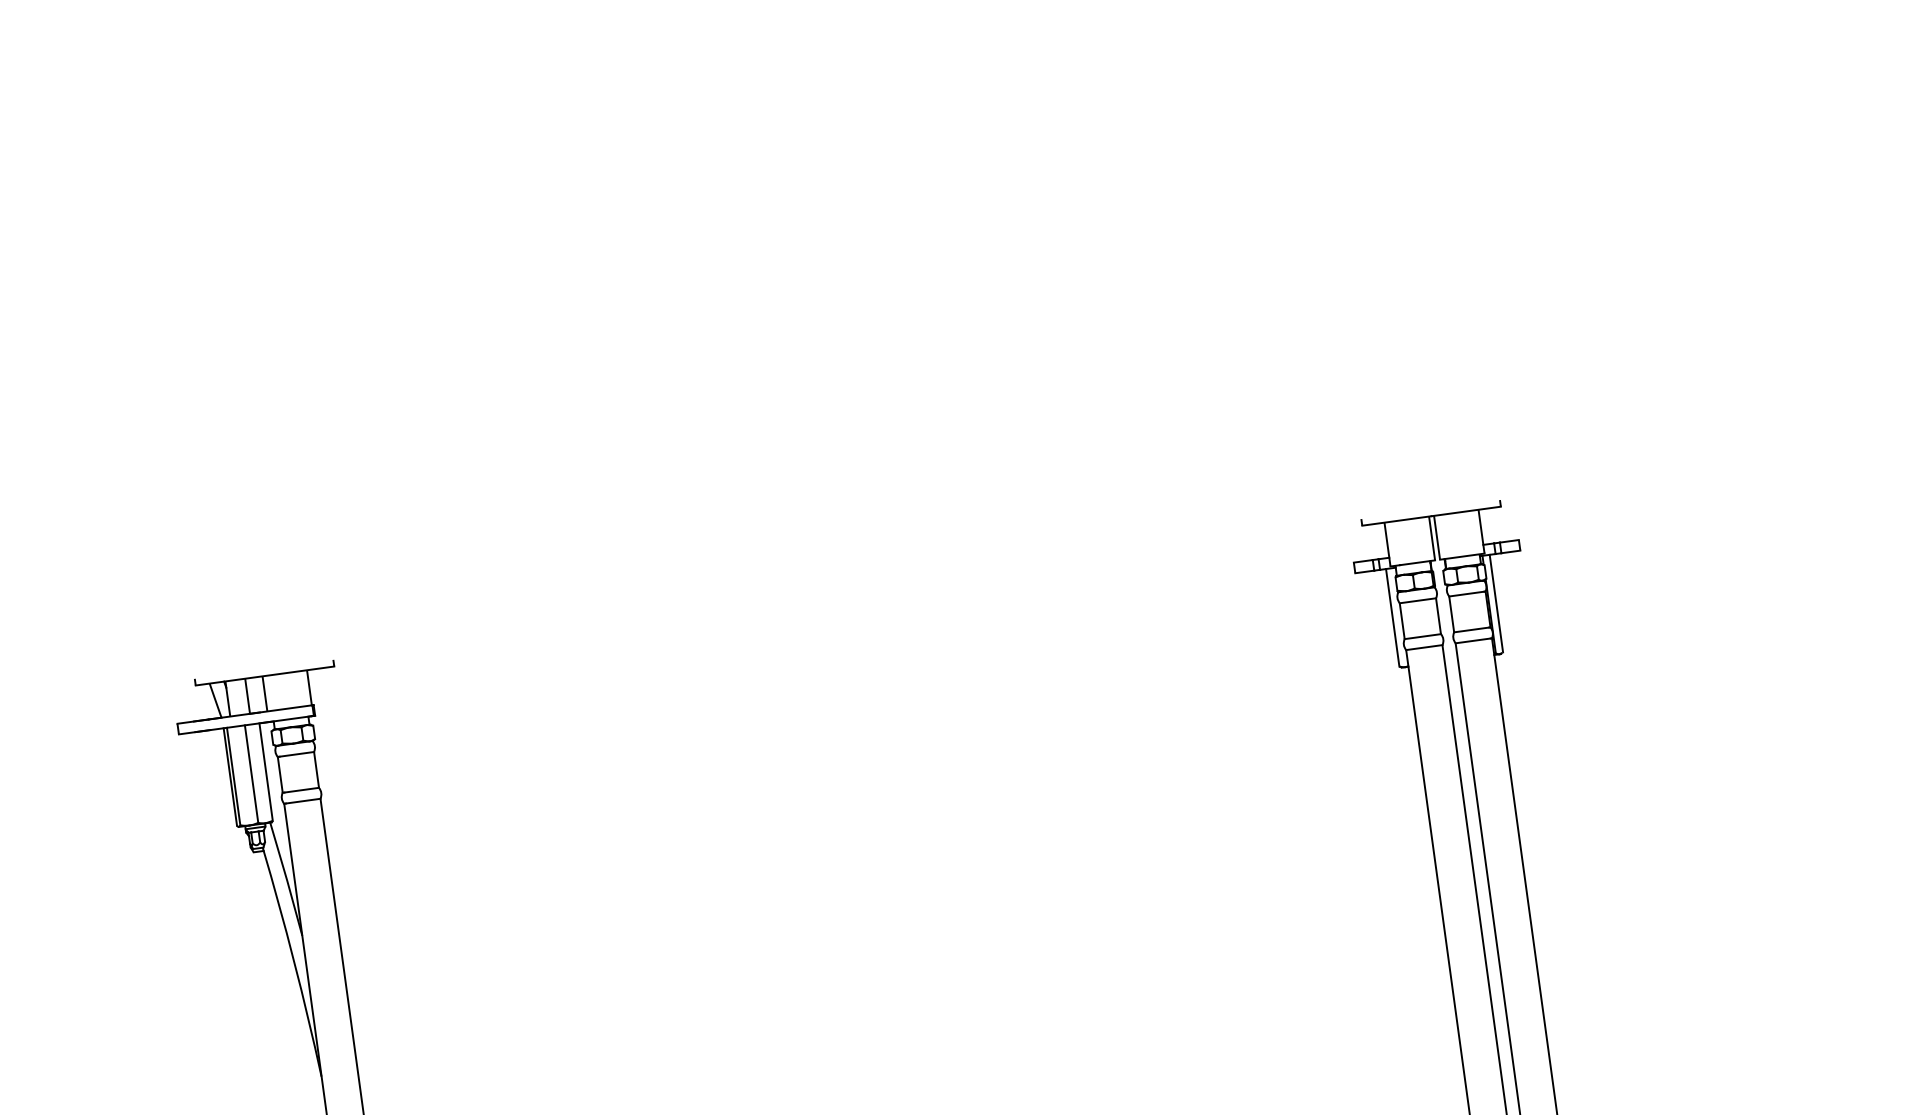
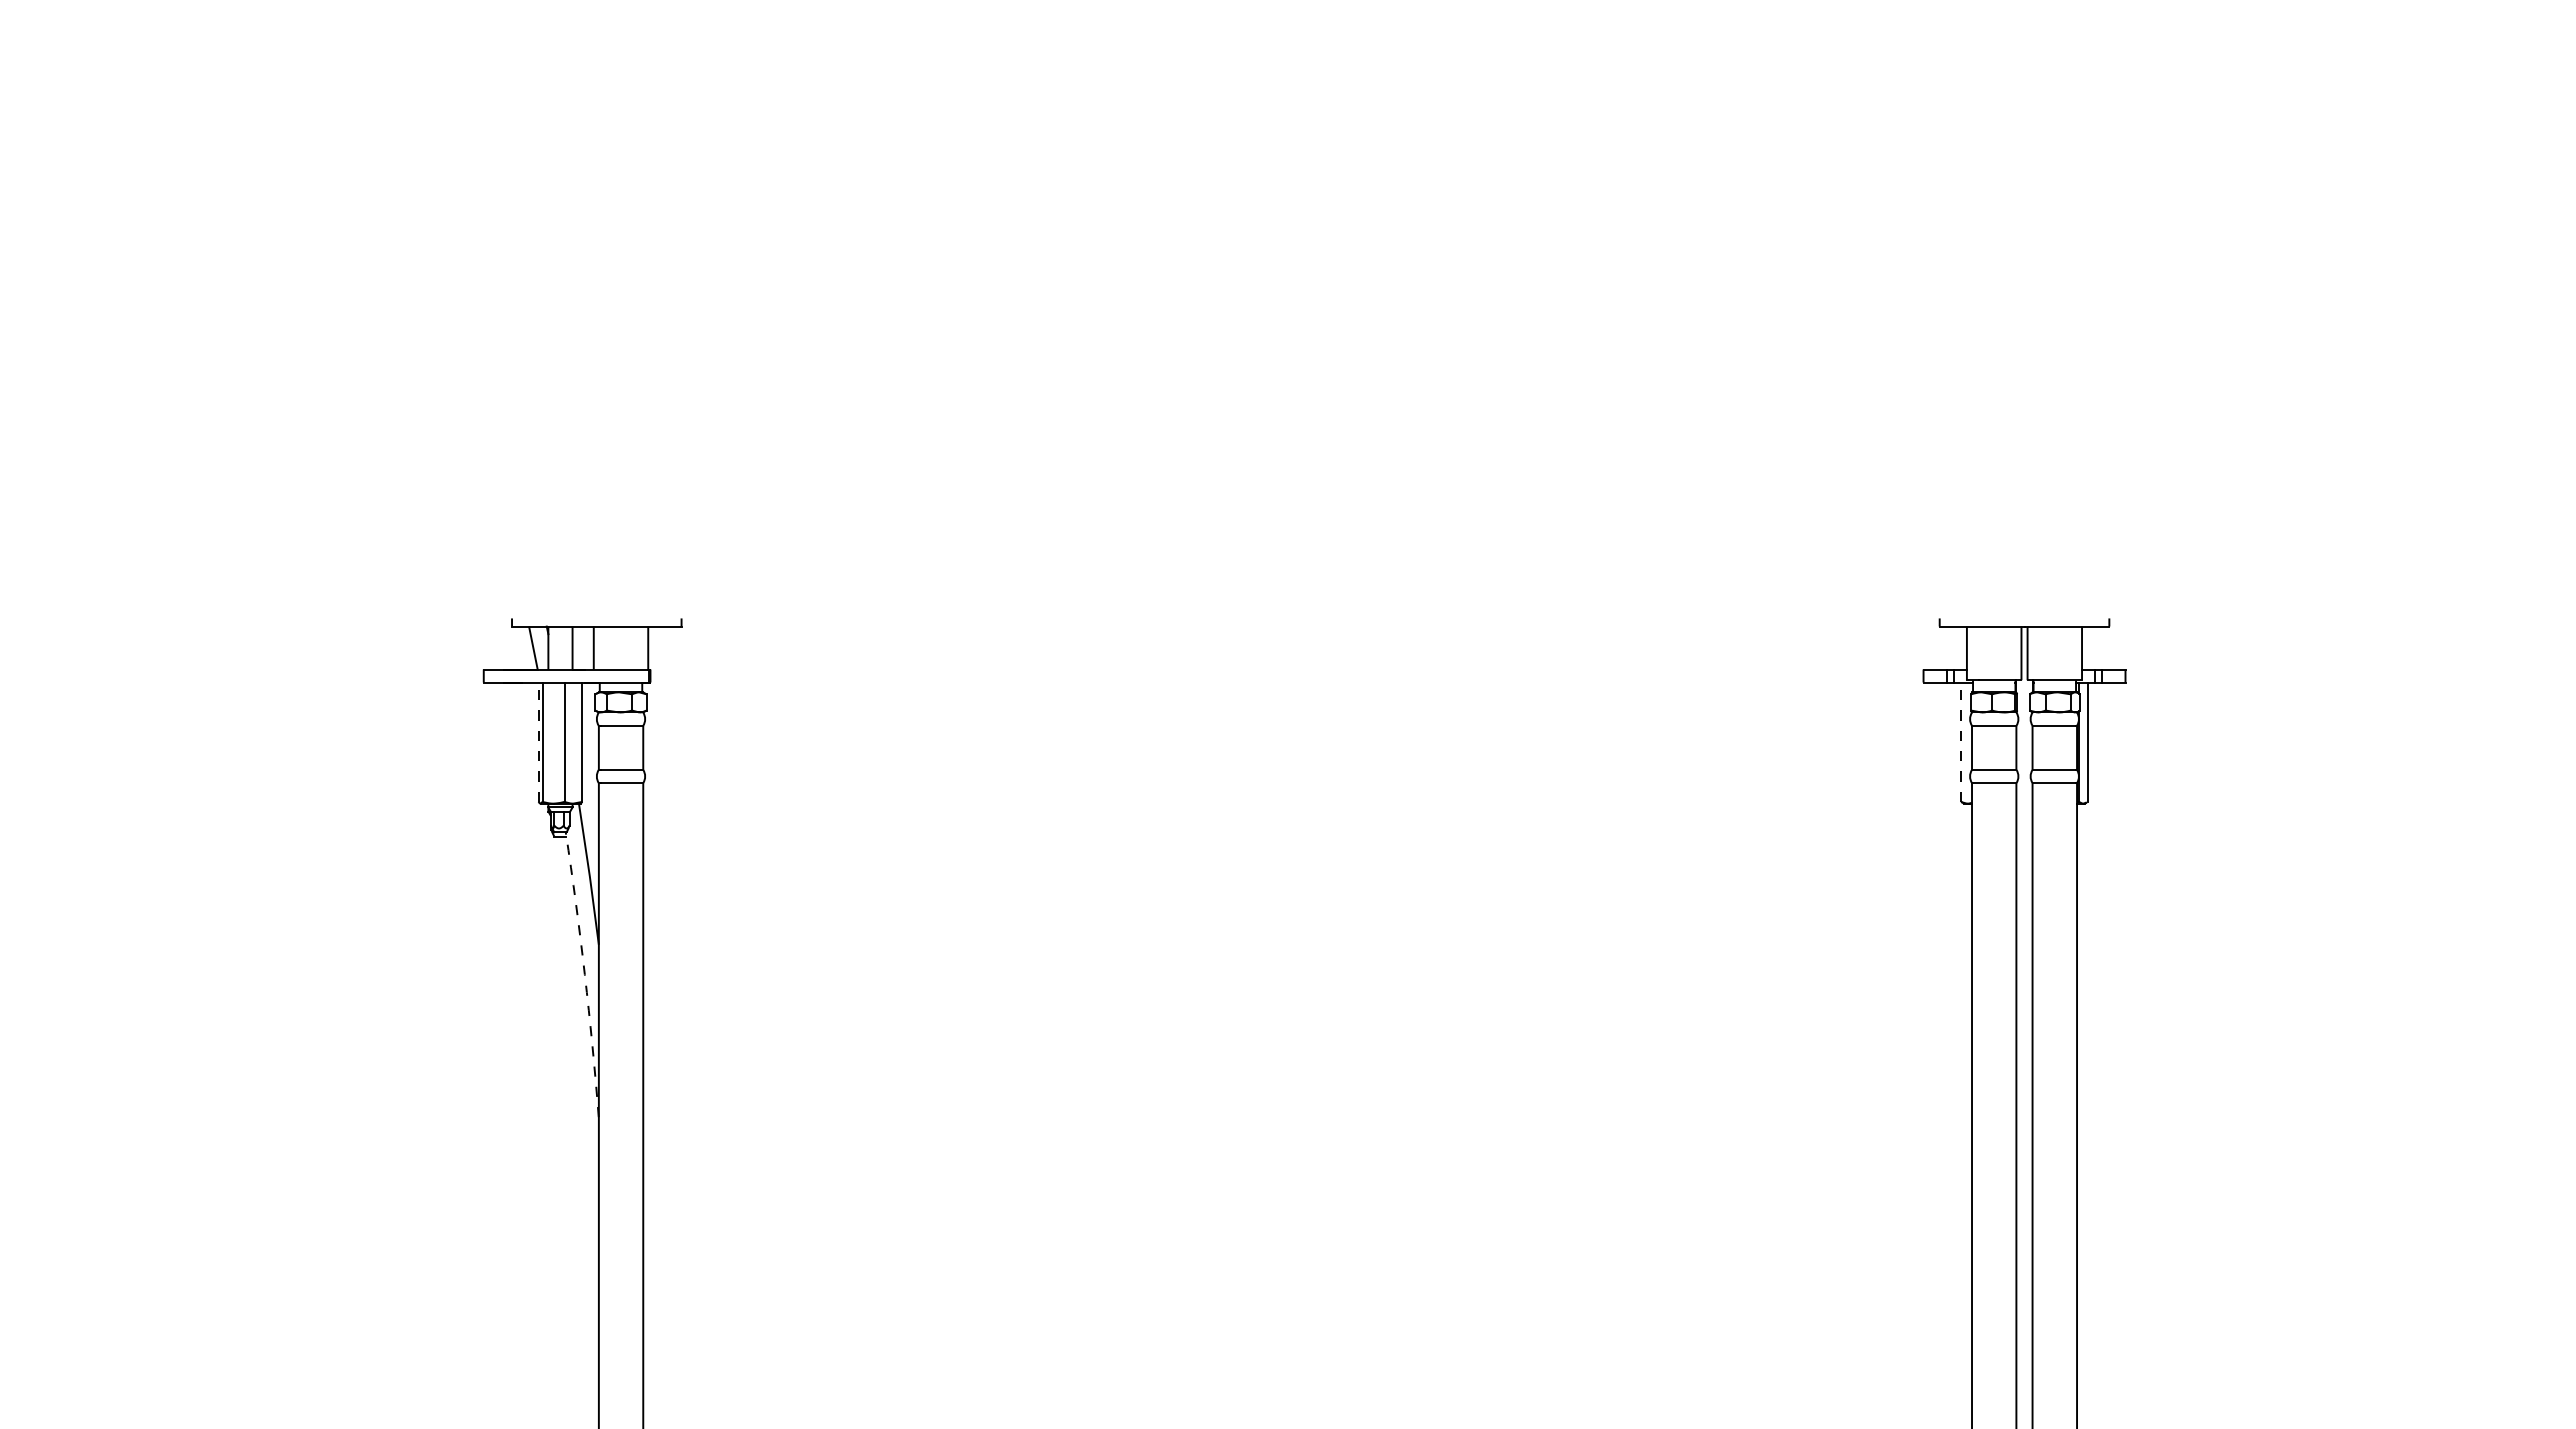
line: (1393, 617) -> (1961, 742), solid -> dashed
line: (230, 777) -> (538, 742), solid -> dashed
arc: (293, 961) -> (584, 974), solid -> dashed

